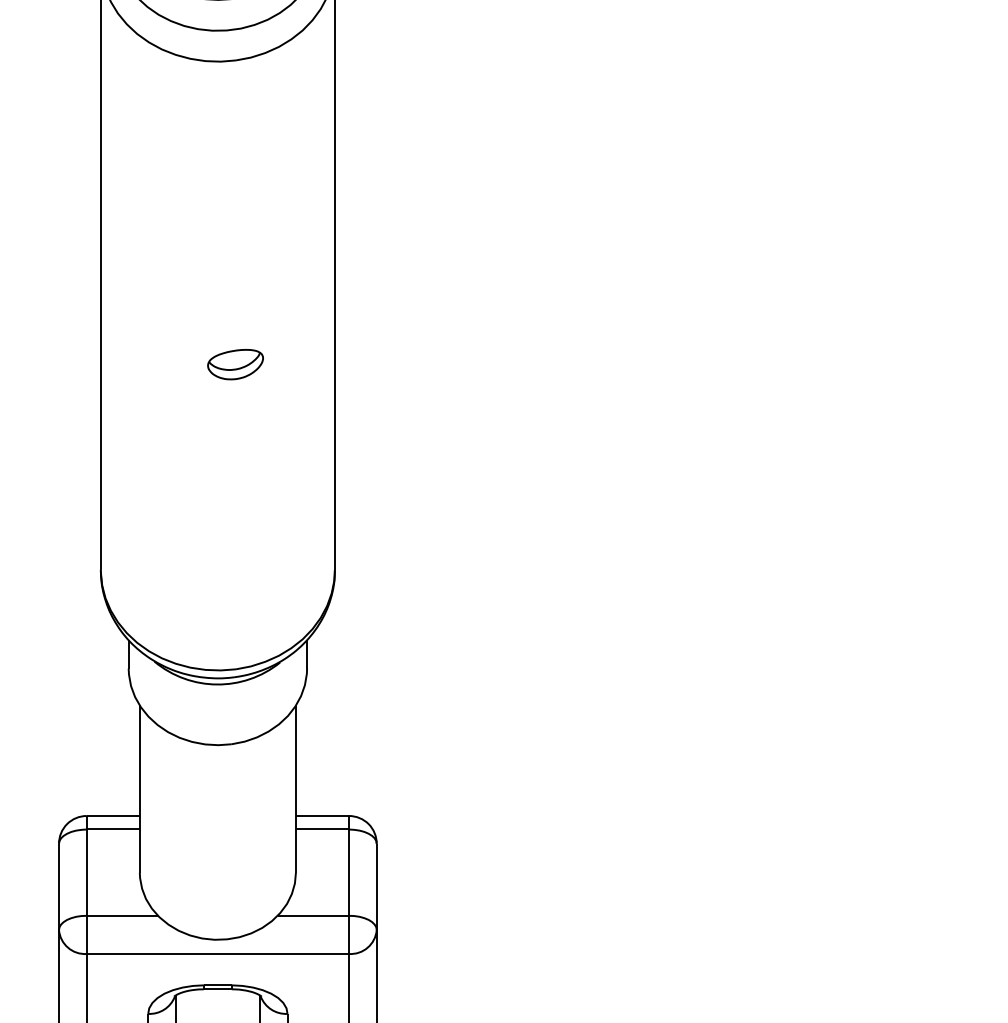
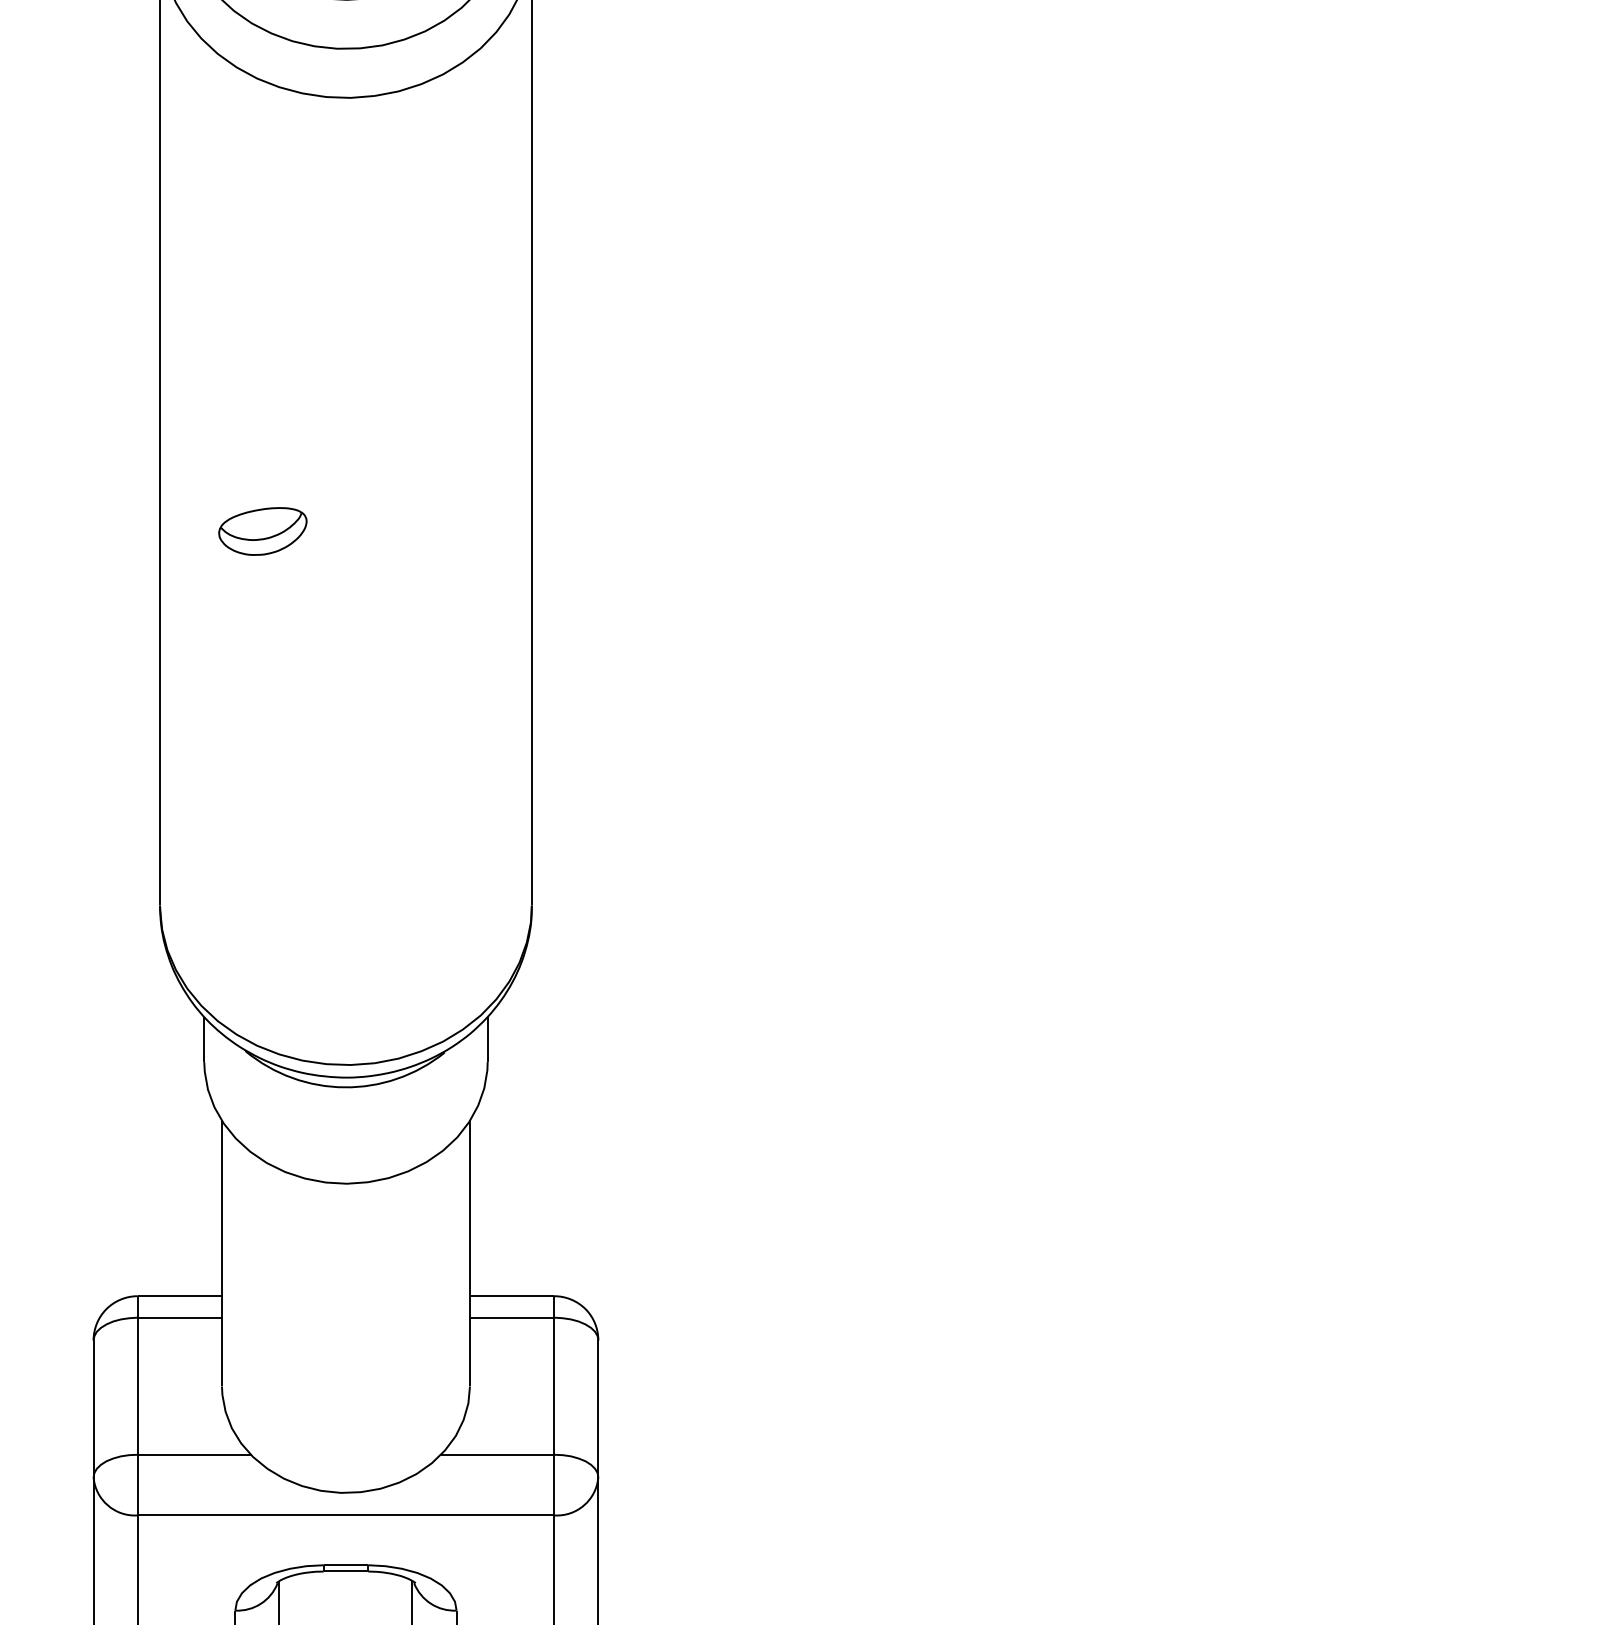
part: (235, 364) -> (262, 531), moved

